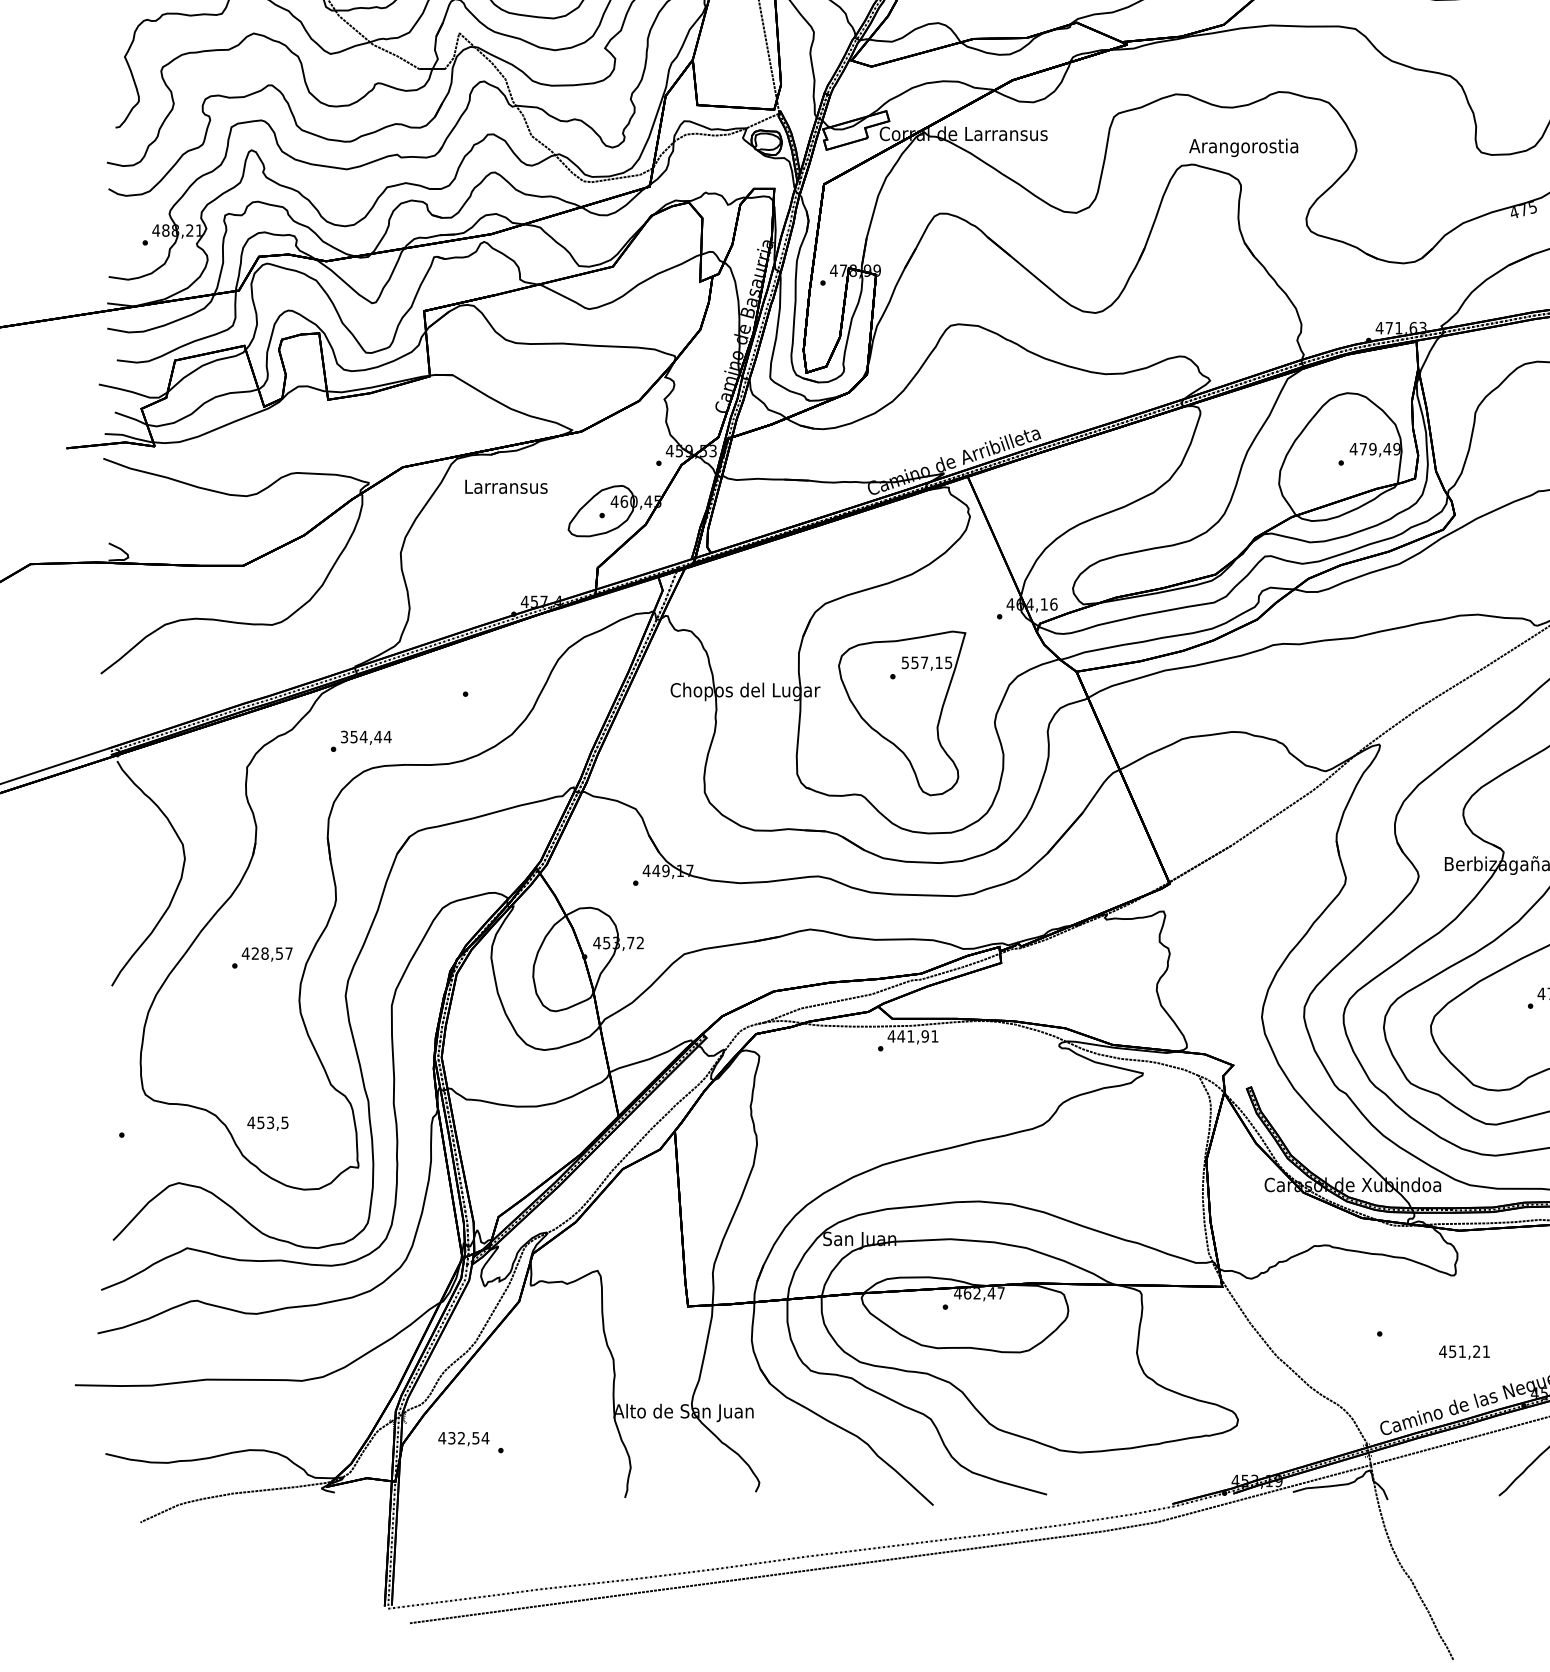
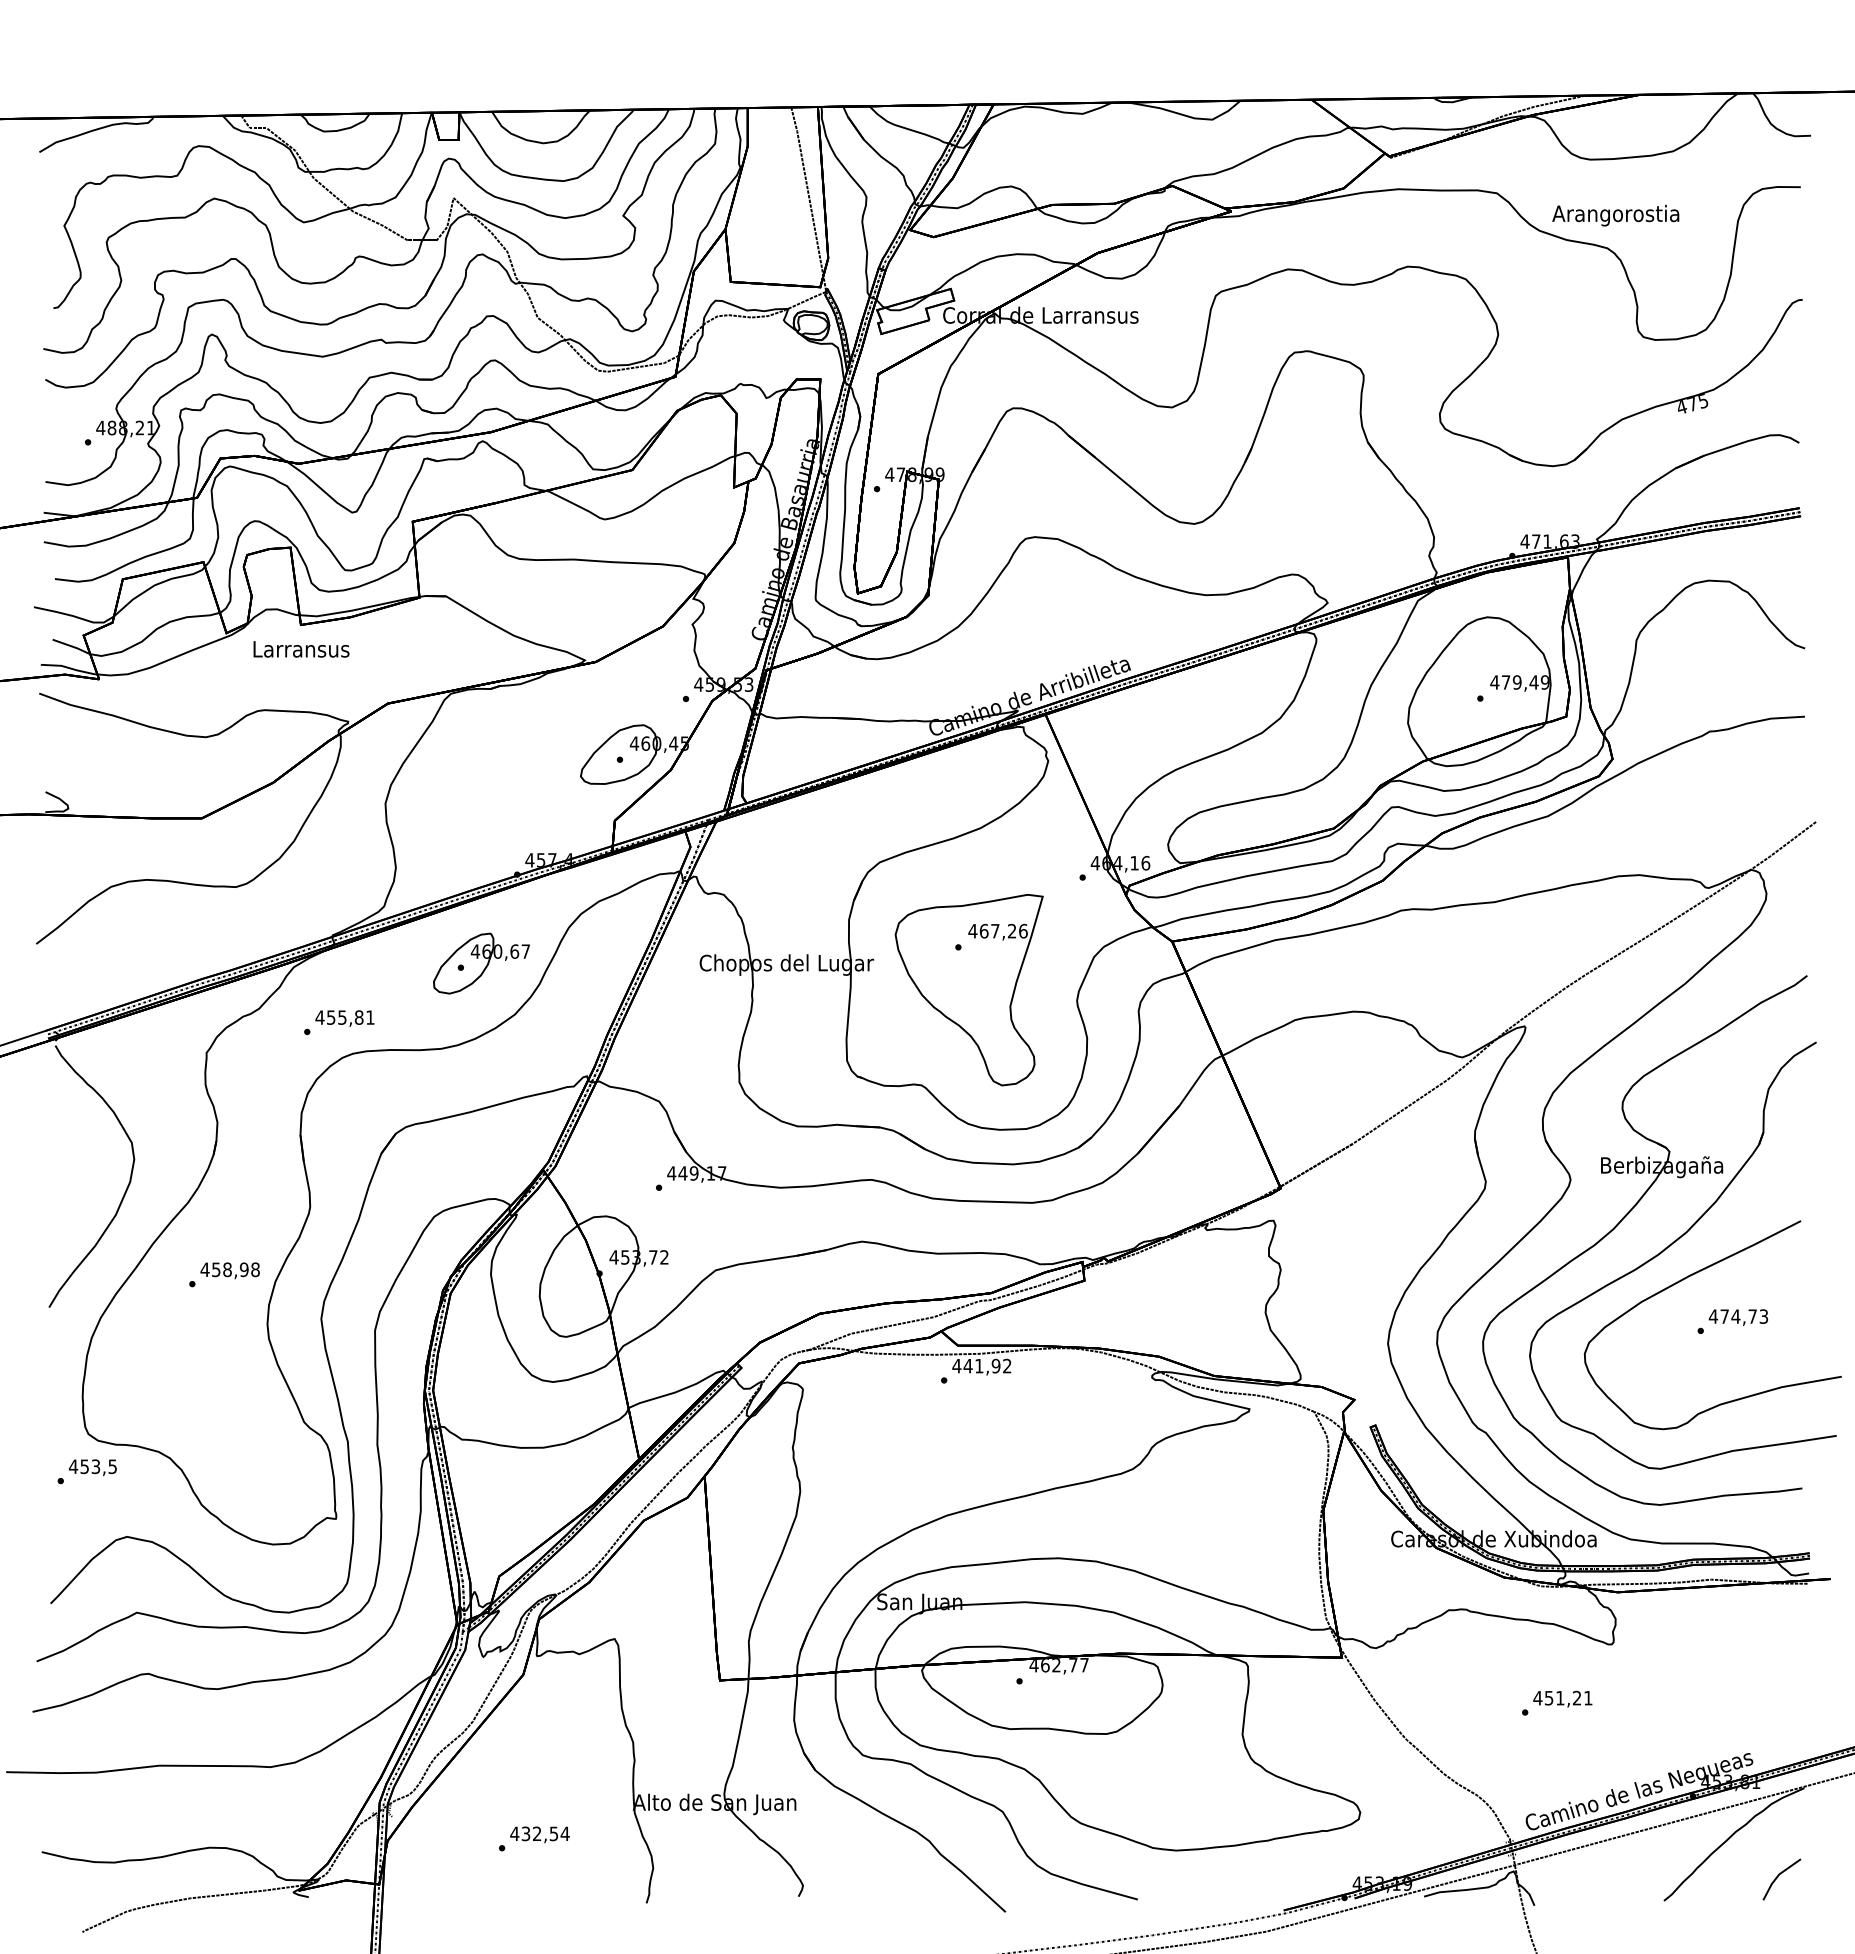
text: (1243, 147) -> (1615, 215), moved
text: (506, 486) -> (301, 649), moved
text: (926, 662) -> (997, 930), 557,15 -> 467,26
part: (483, 690) -> (481, 963), added
text: (365, 736) -> (344, 1017), 354,44 -> 455,81
text: (271, 953) -> (235, 1269), 428,57 -> 458,98
text: (935, 1035) -> (1007, 1365), 441,91 -> 441,92
text: (267, 1123) -> (92, 1467), moved
text: (990, 1293) -> (1072, 1665), 462,47 -> 462,77
text: (1464, 1351) -> (1562, 1698), moved
text: (463, 1438) -> (539, 1834), moved

